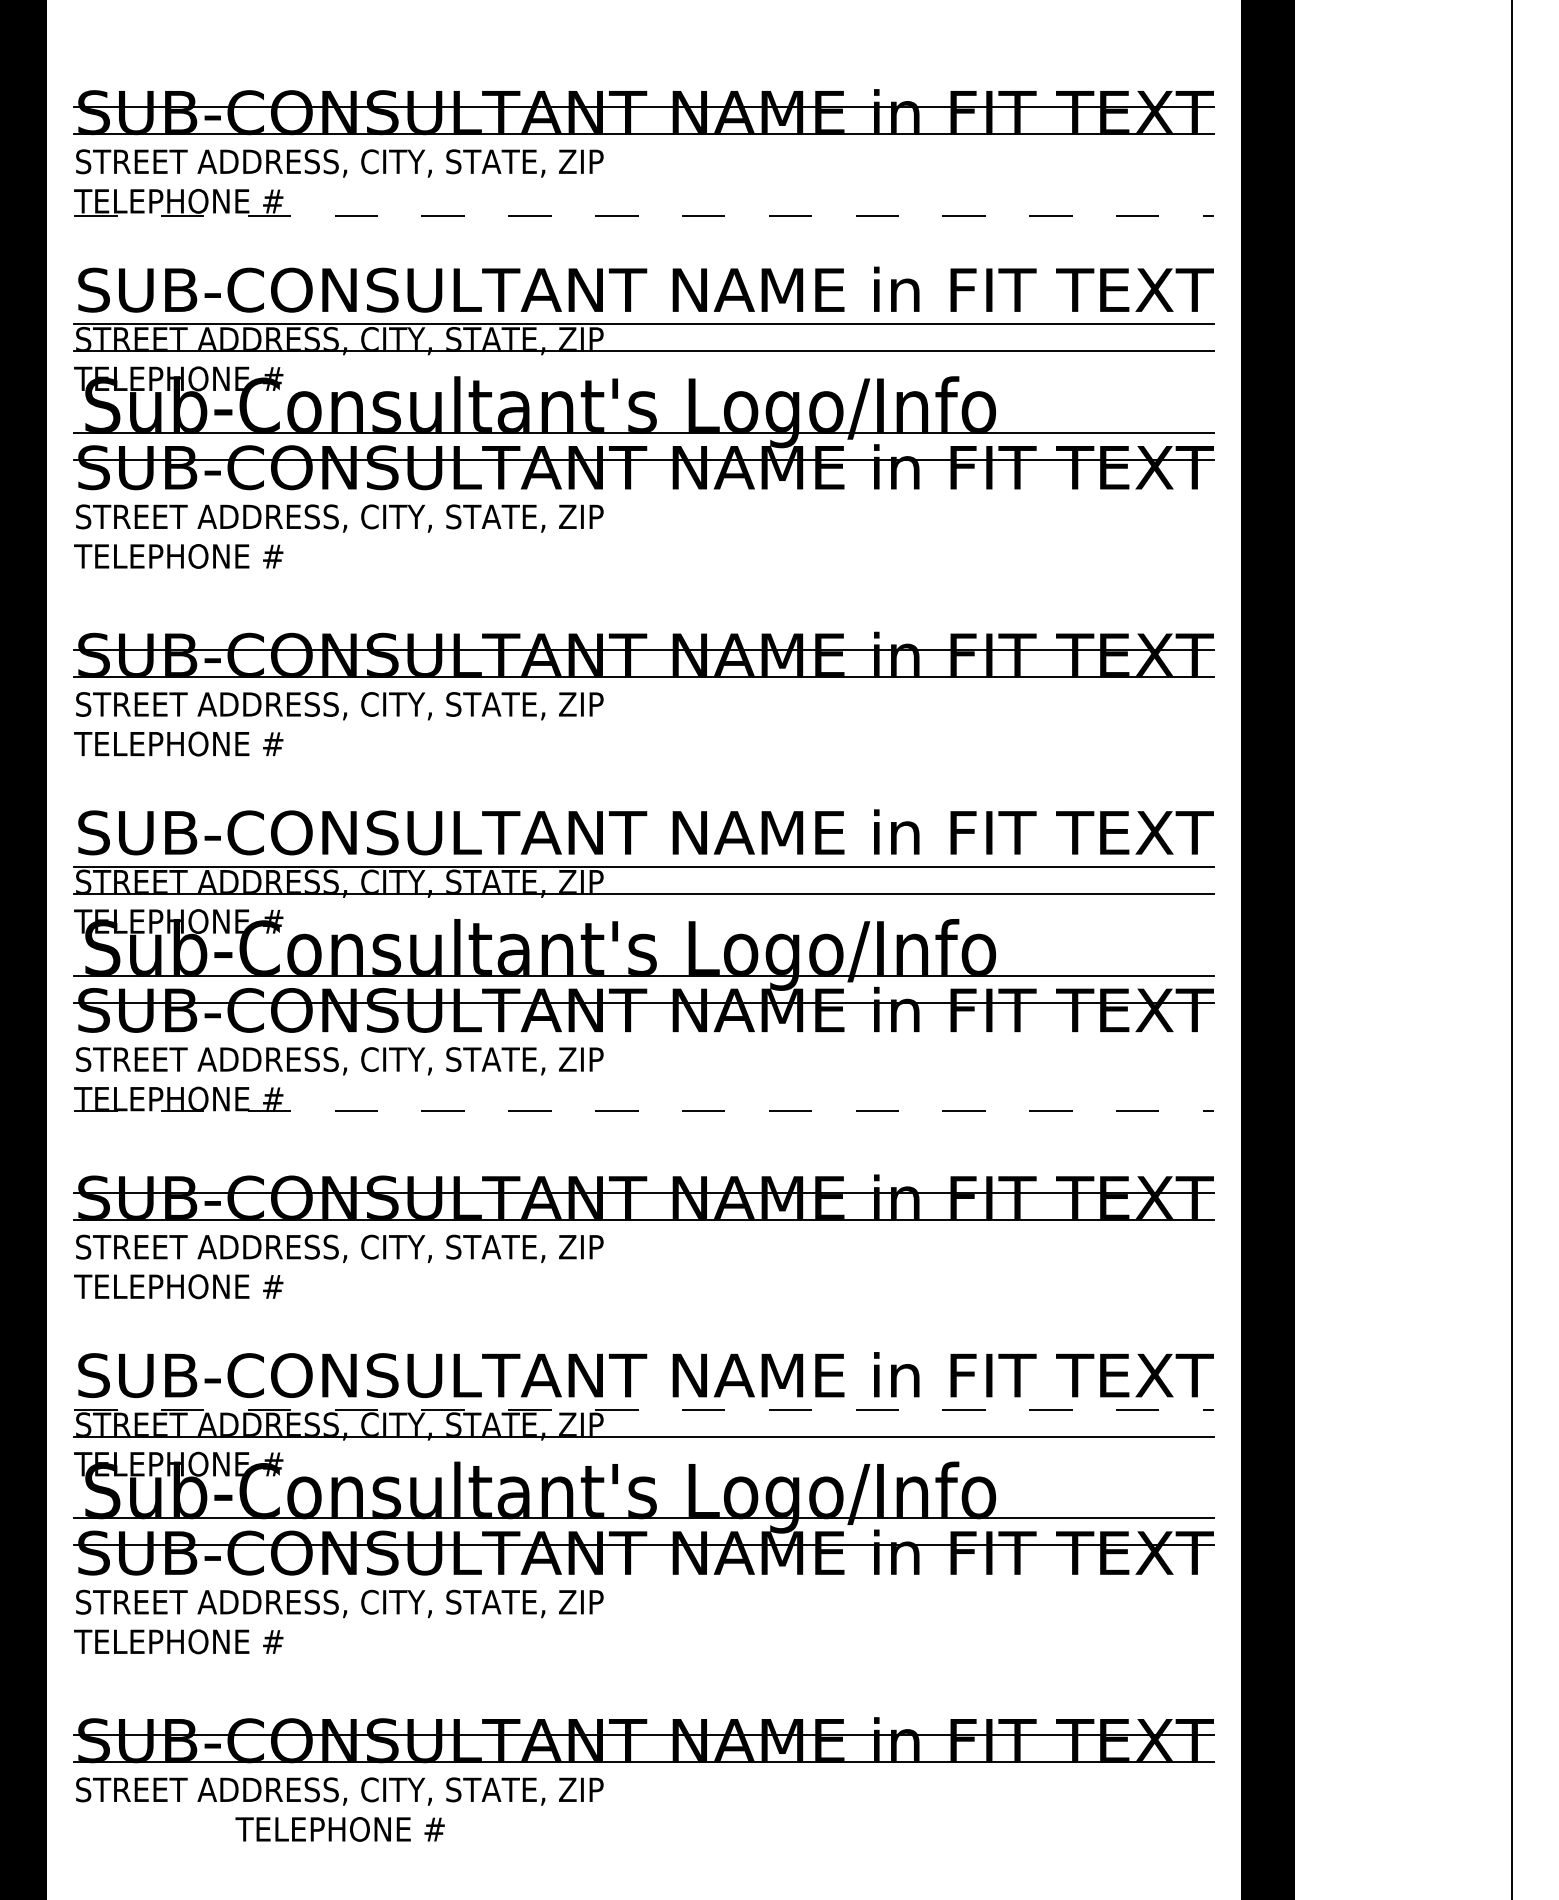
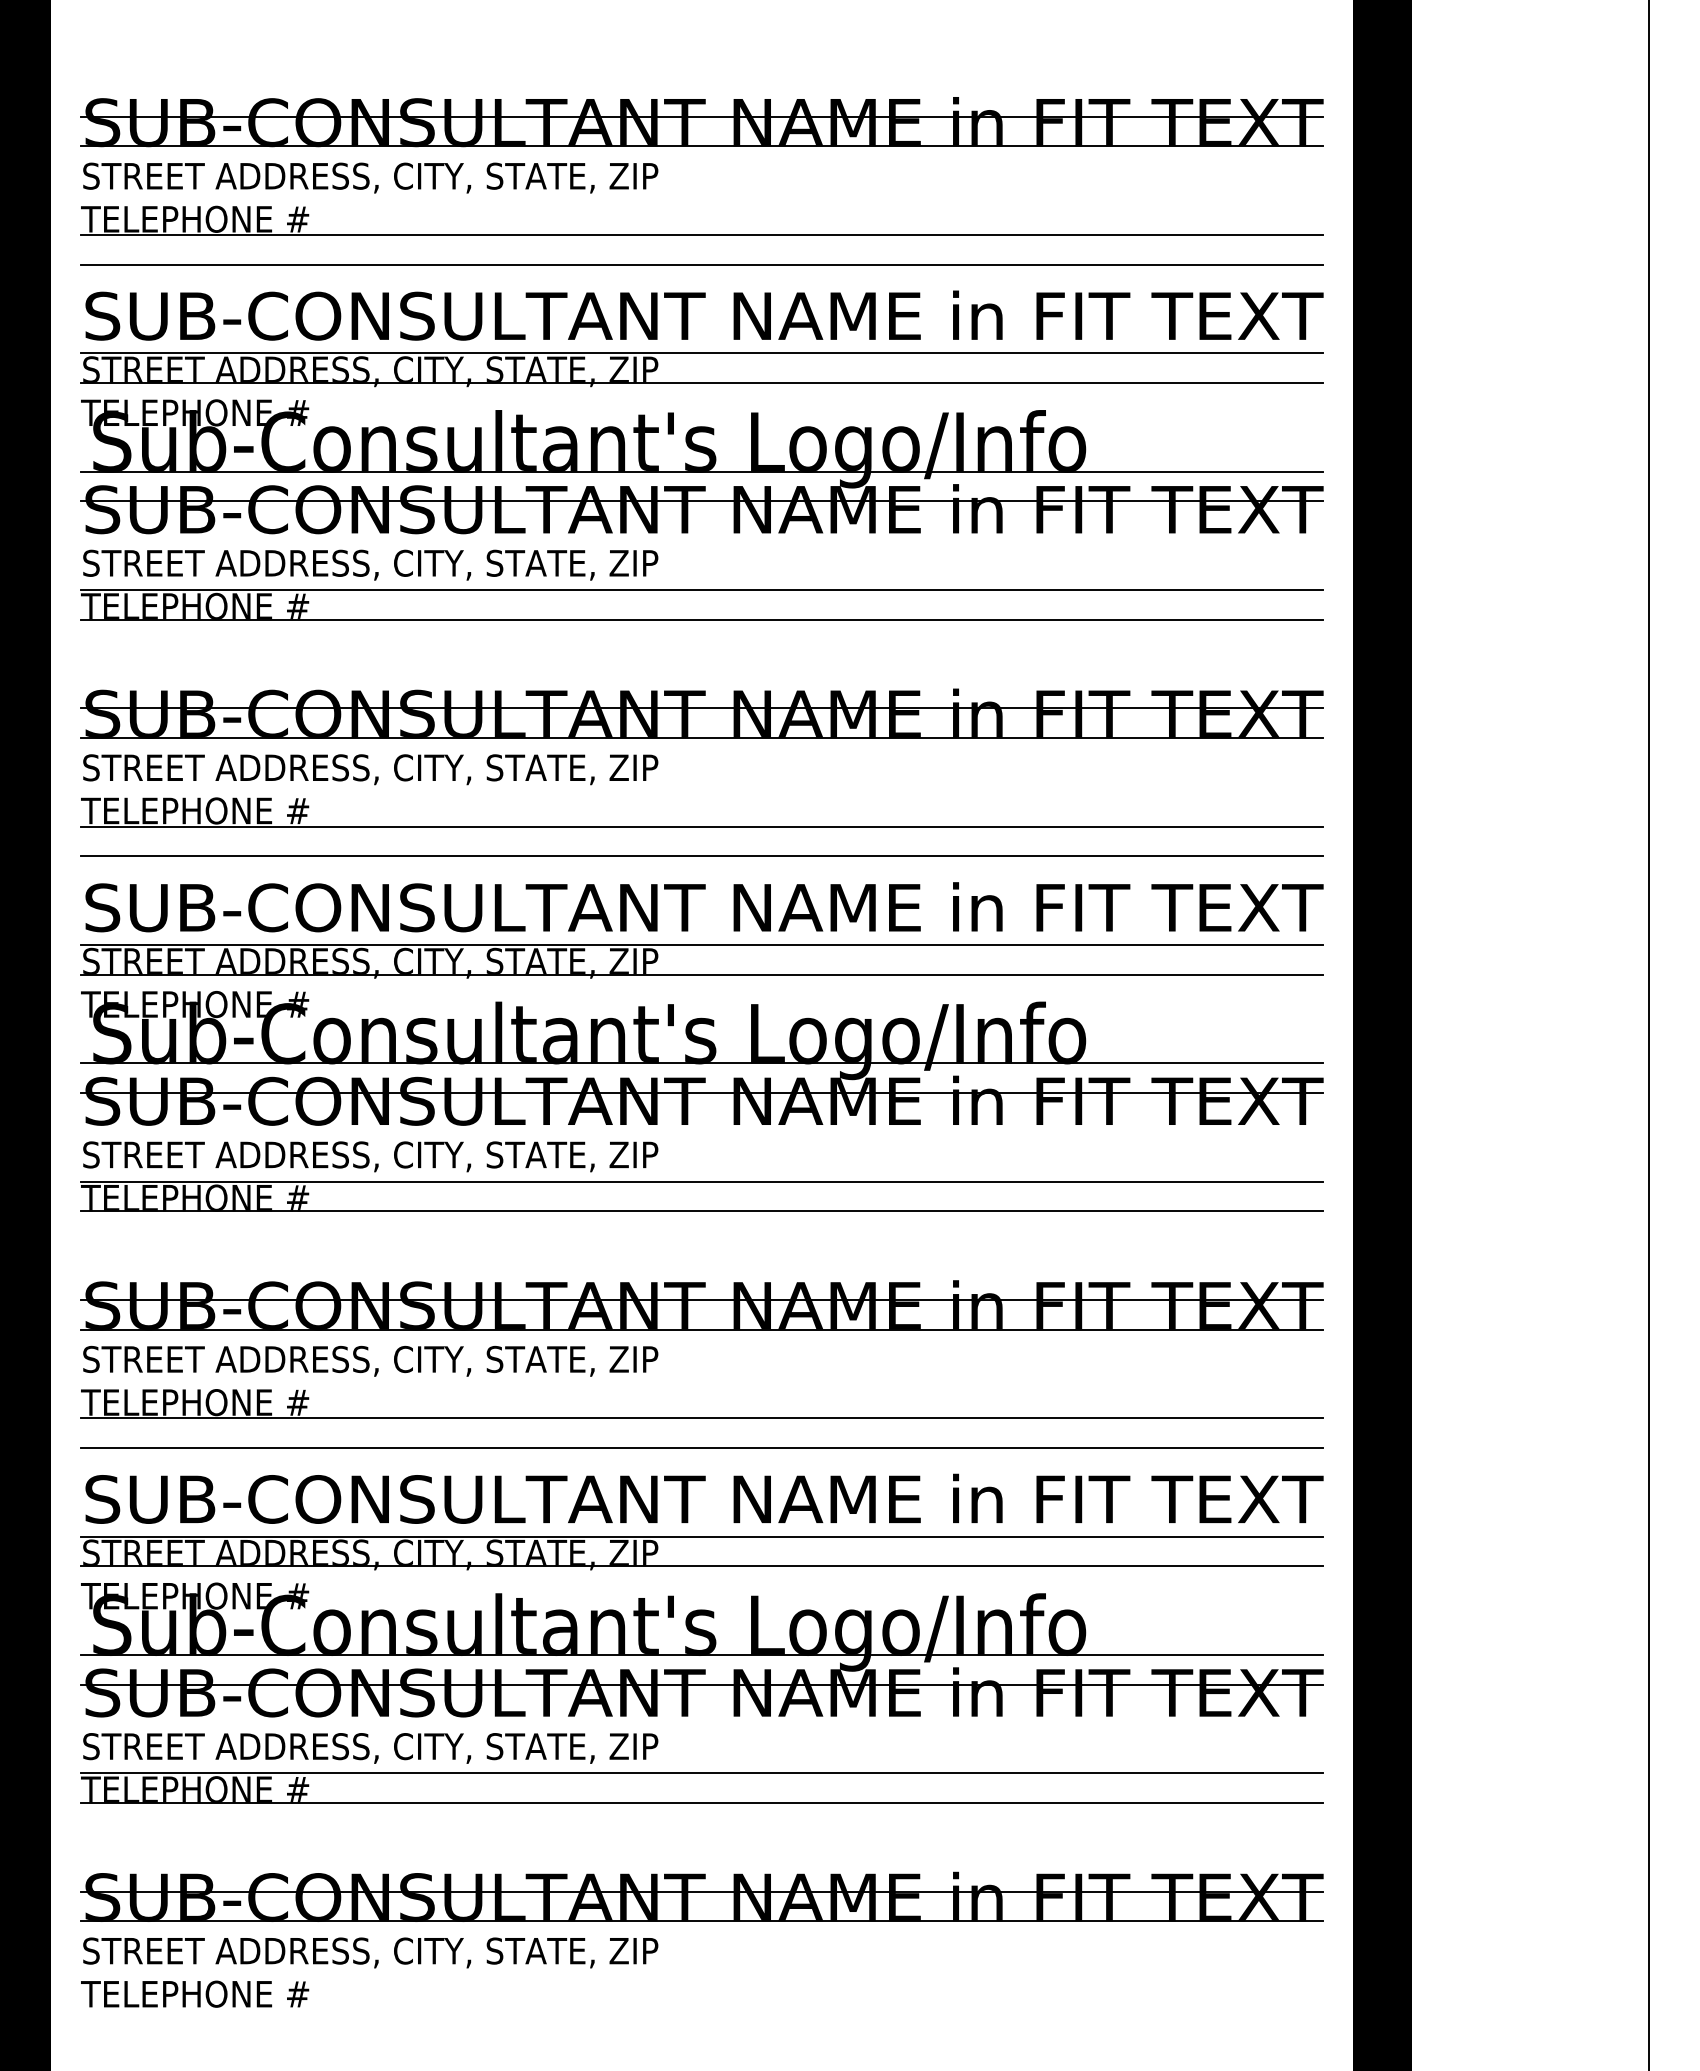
line: (644, 216) -> (702, 235), dashed -> solid
line: (644, 242) -> (702, 264), added
line: (644, 541) -> (702, 590), added
line: (644, 568) -> (702, 619), added
line: (644, 758) -> (702, 826), added
line: (644, 785) -> (702, 856), added
line: (644, 1083) -> (702, 1181), added
line: (644, 1111) -> (702, 1211), dashed -> solid
line: (644, 1301) -> (702, 1418), added
line: (644, 1327) -> (702, 1447), added
line: (644, 1409) -> (702, 1536), dashed -> solid
line: (644, 1626) -> (702, 1773), added
line: (644, 1653) -> (702, 1802), added
text: (340, 1828) -> (195, 1993), moved

